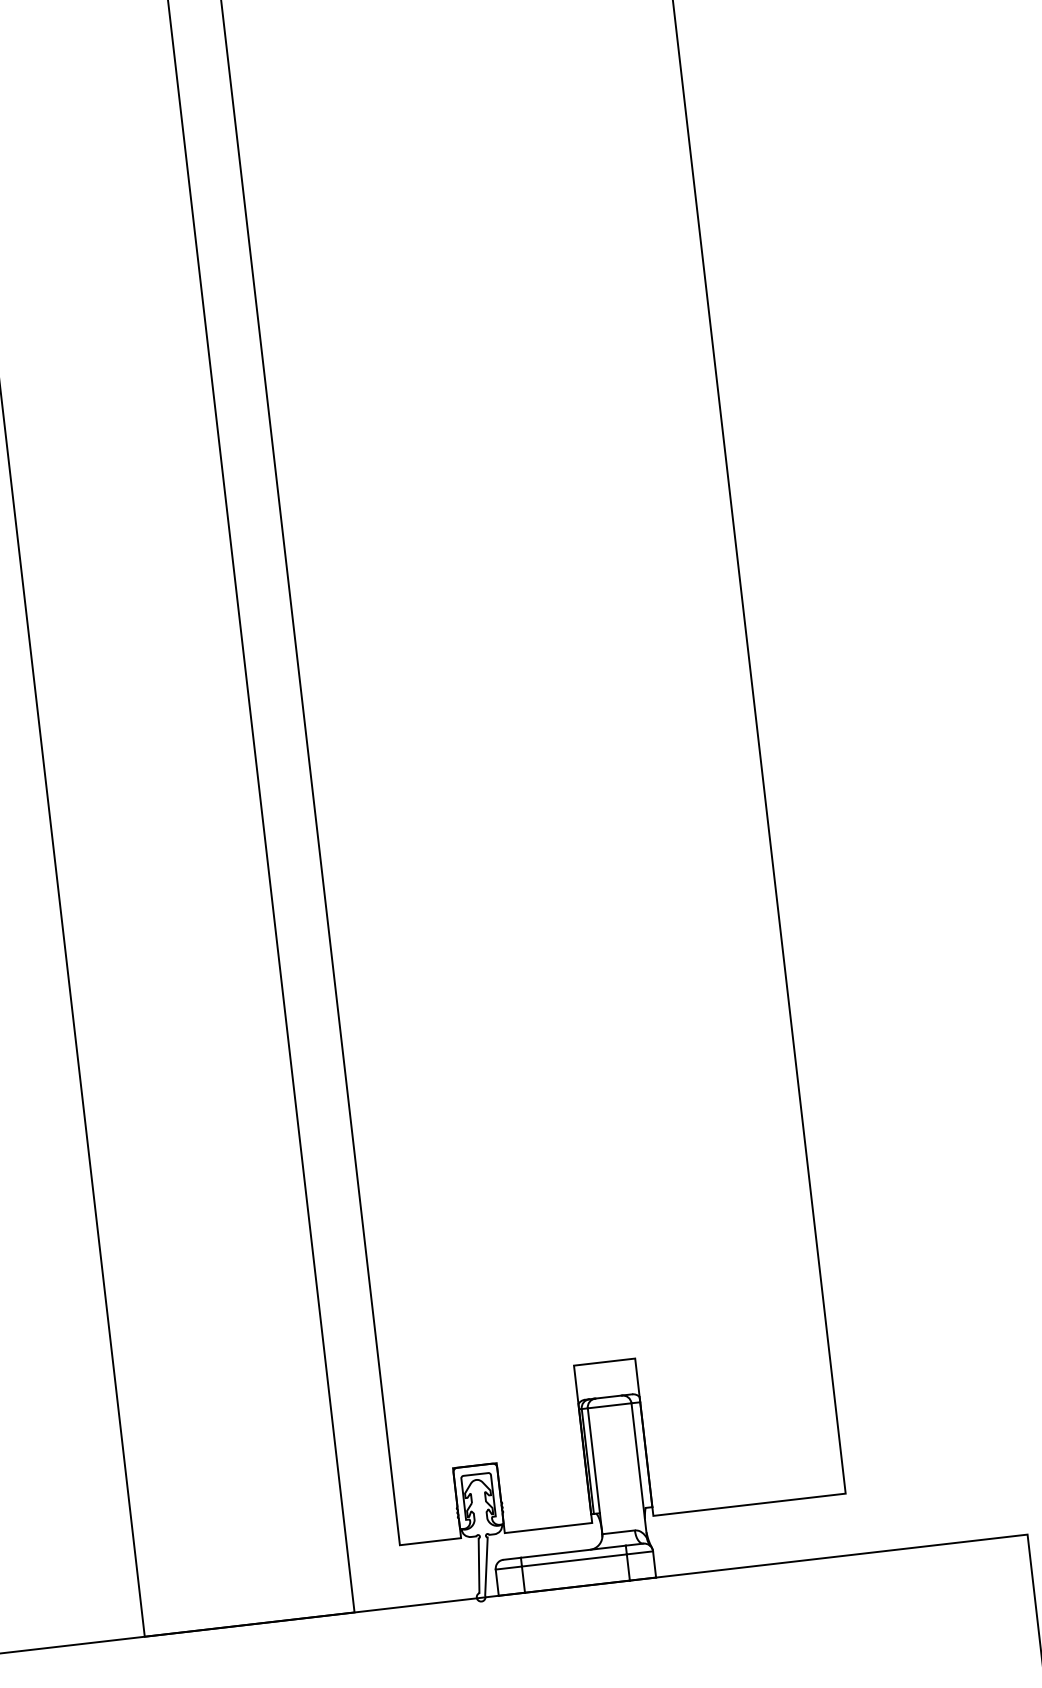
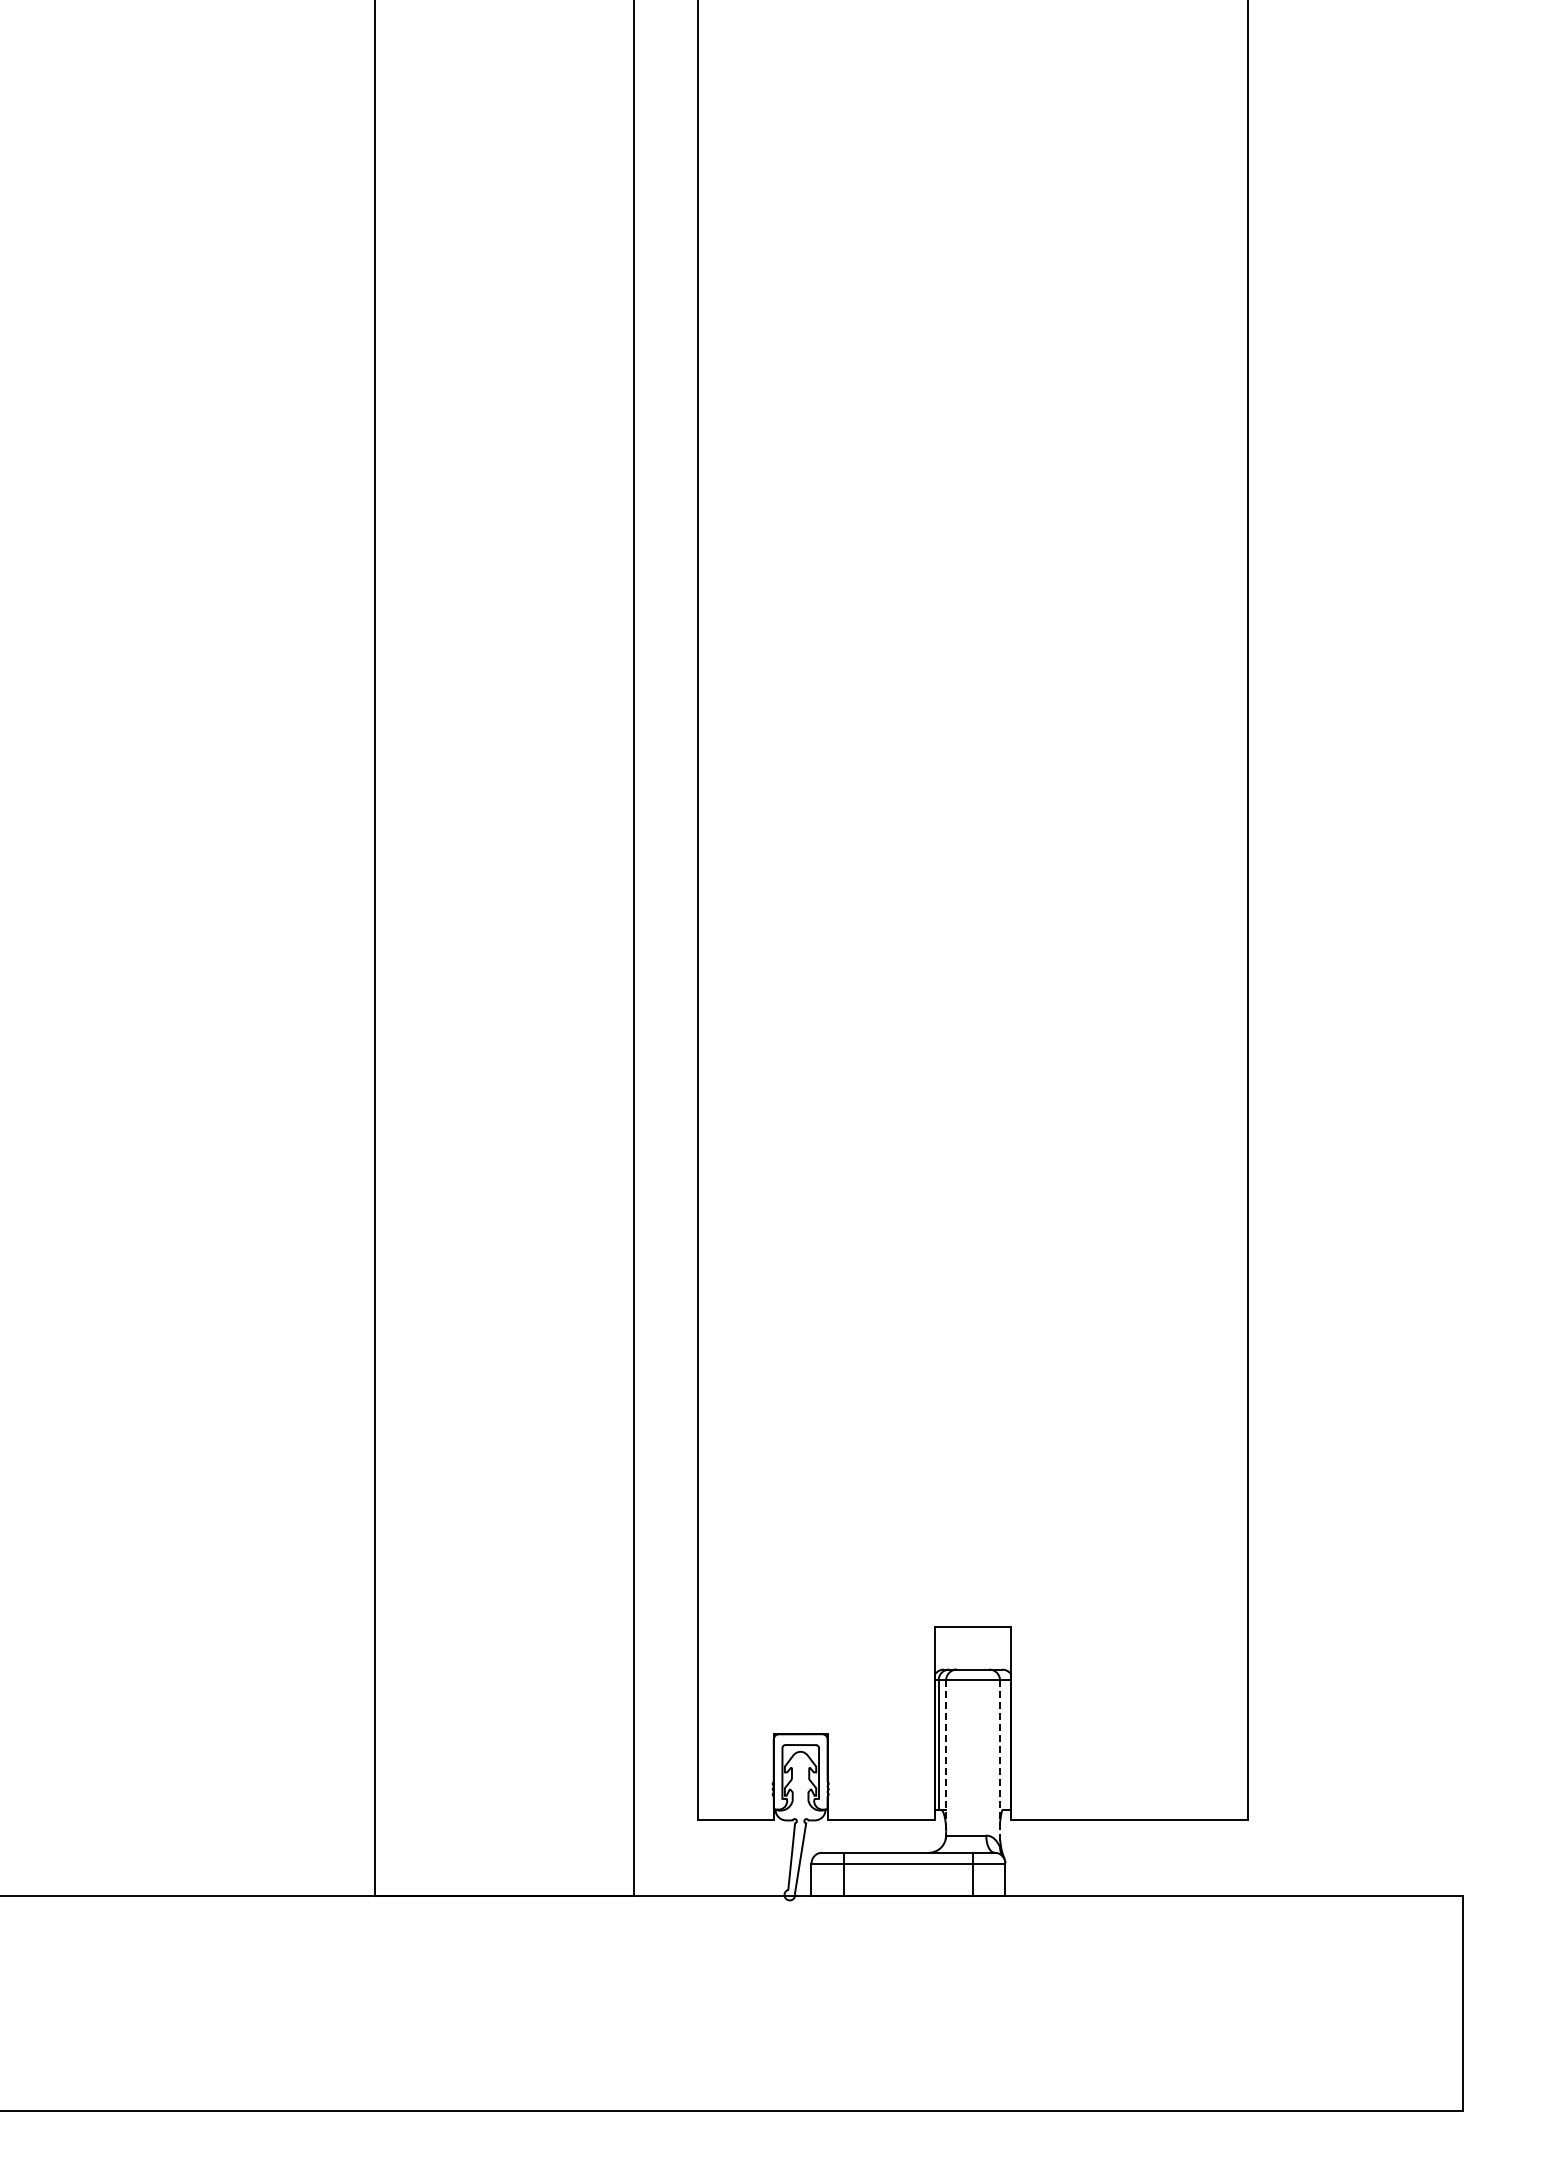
line: (595, 1470) -> (946, 1757), solid -> dashed
line: (639, 1471) -> (1000, 1764), solid -> dashed

